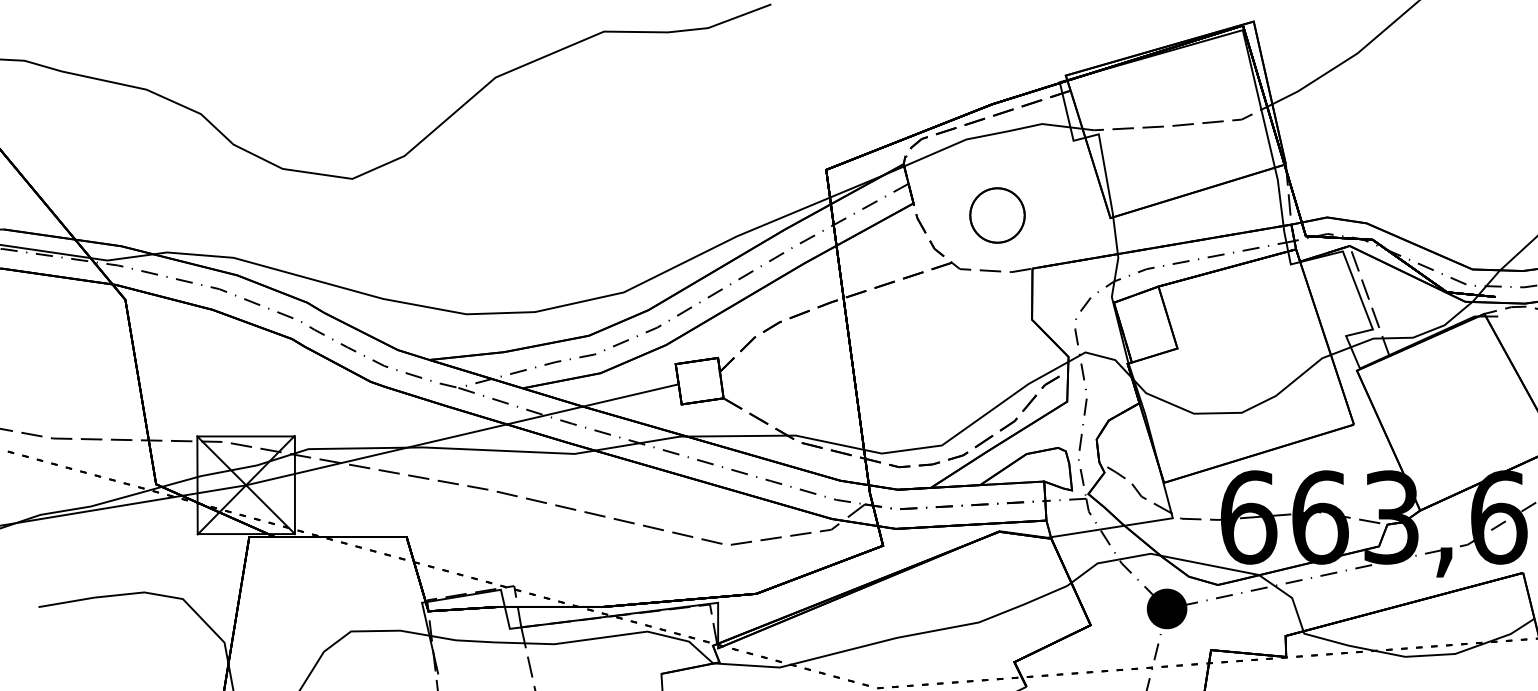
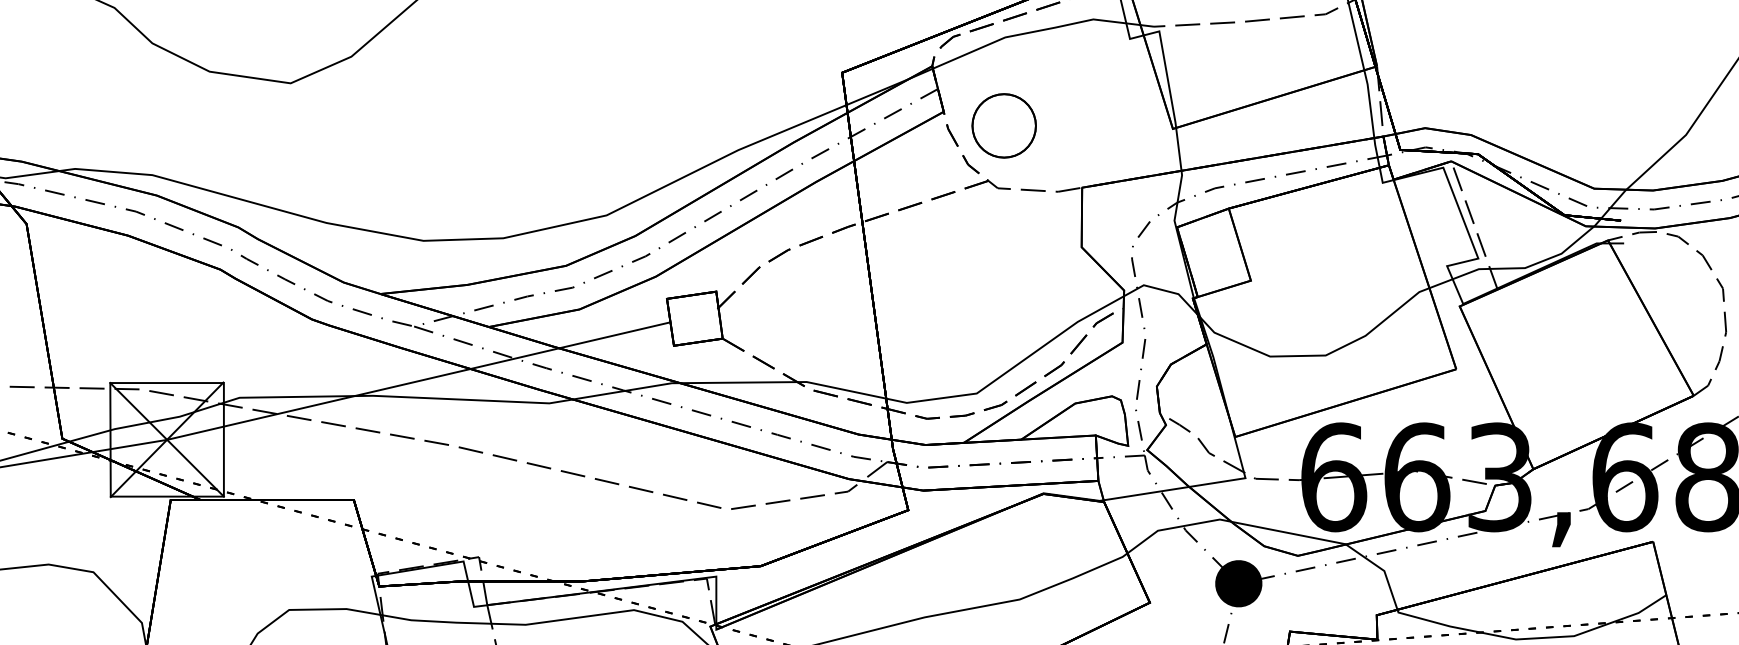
part: (997, 215) -> (1004, 125), moved

